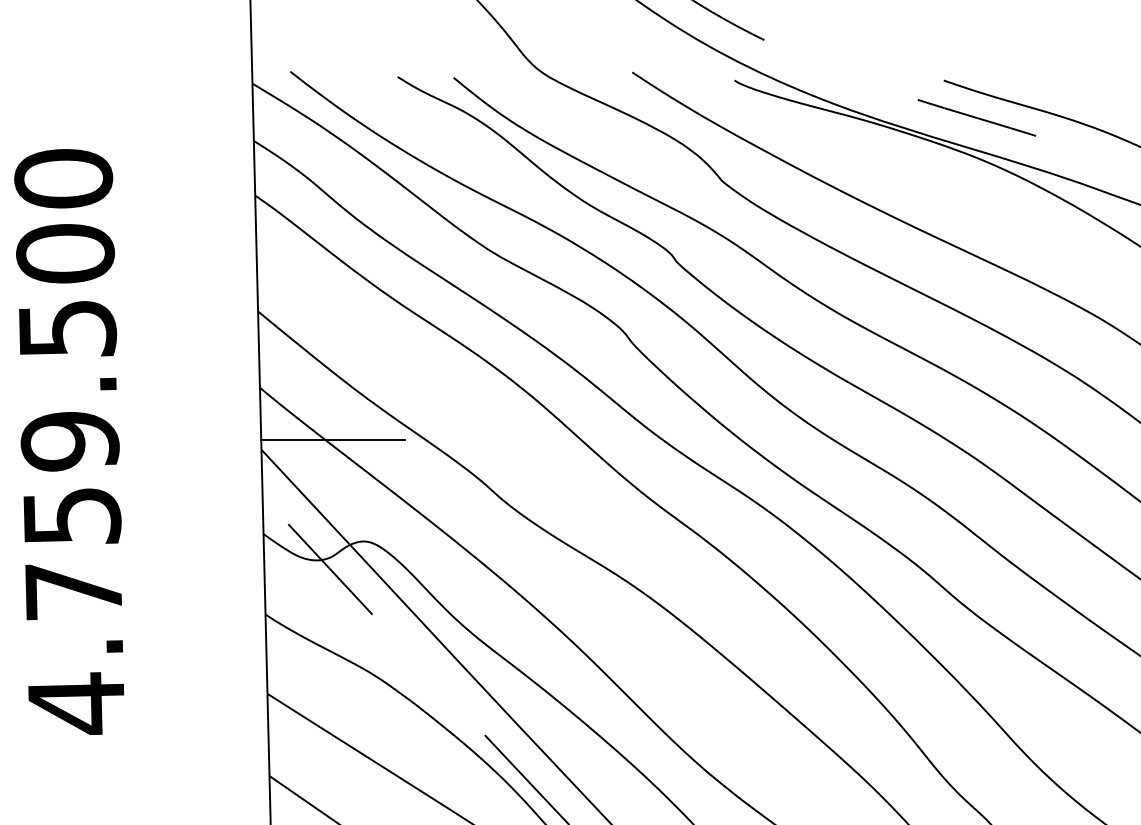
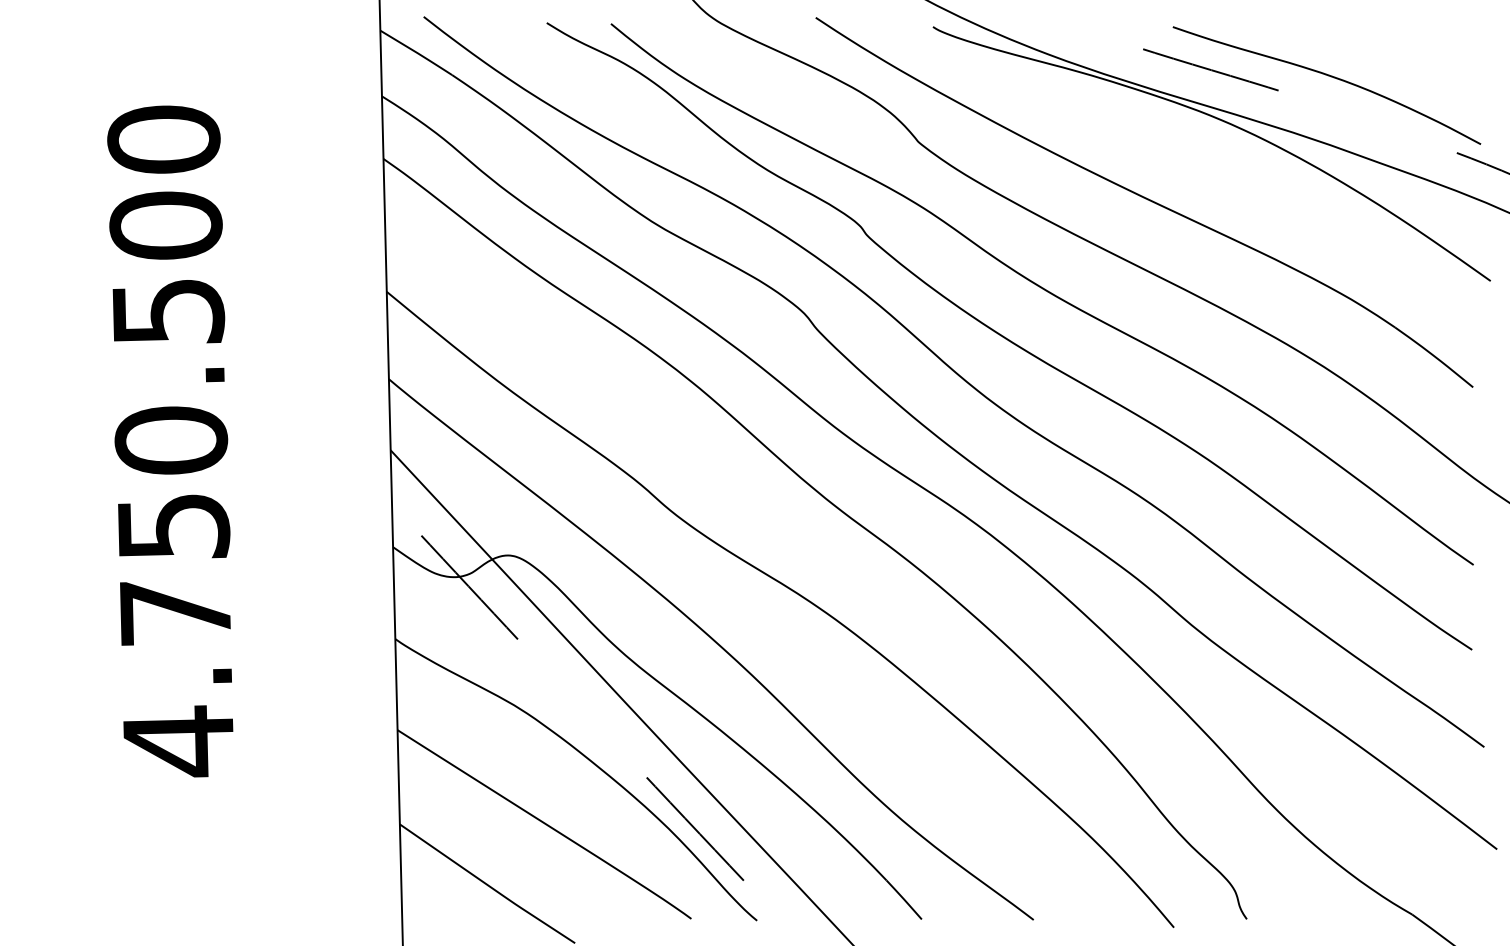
line: (332, 440) -> (472, 439), removed
text: (70, 441) -> (171, 440), 4.759.500 -> 4.750.500

